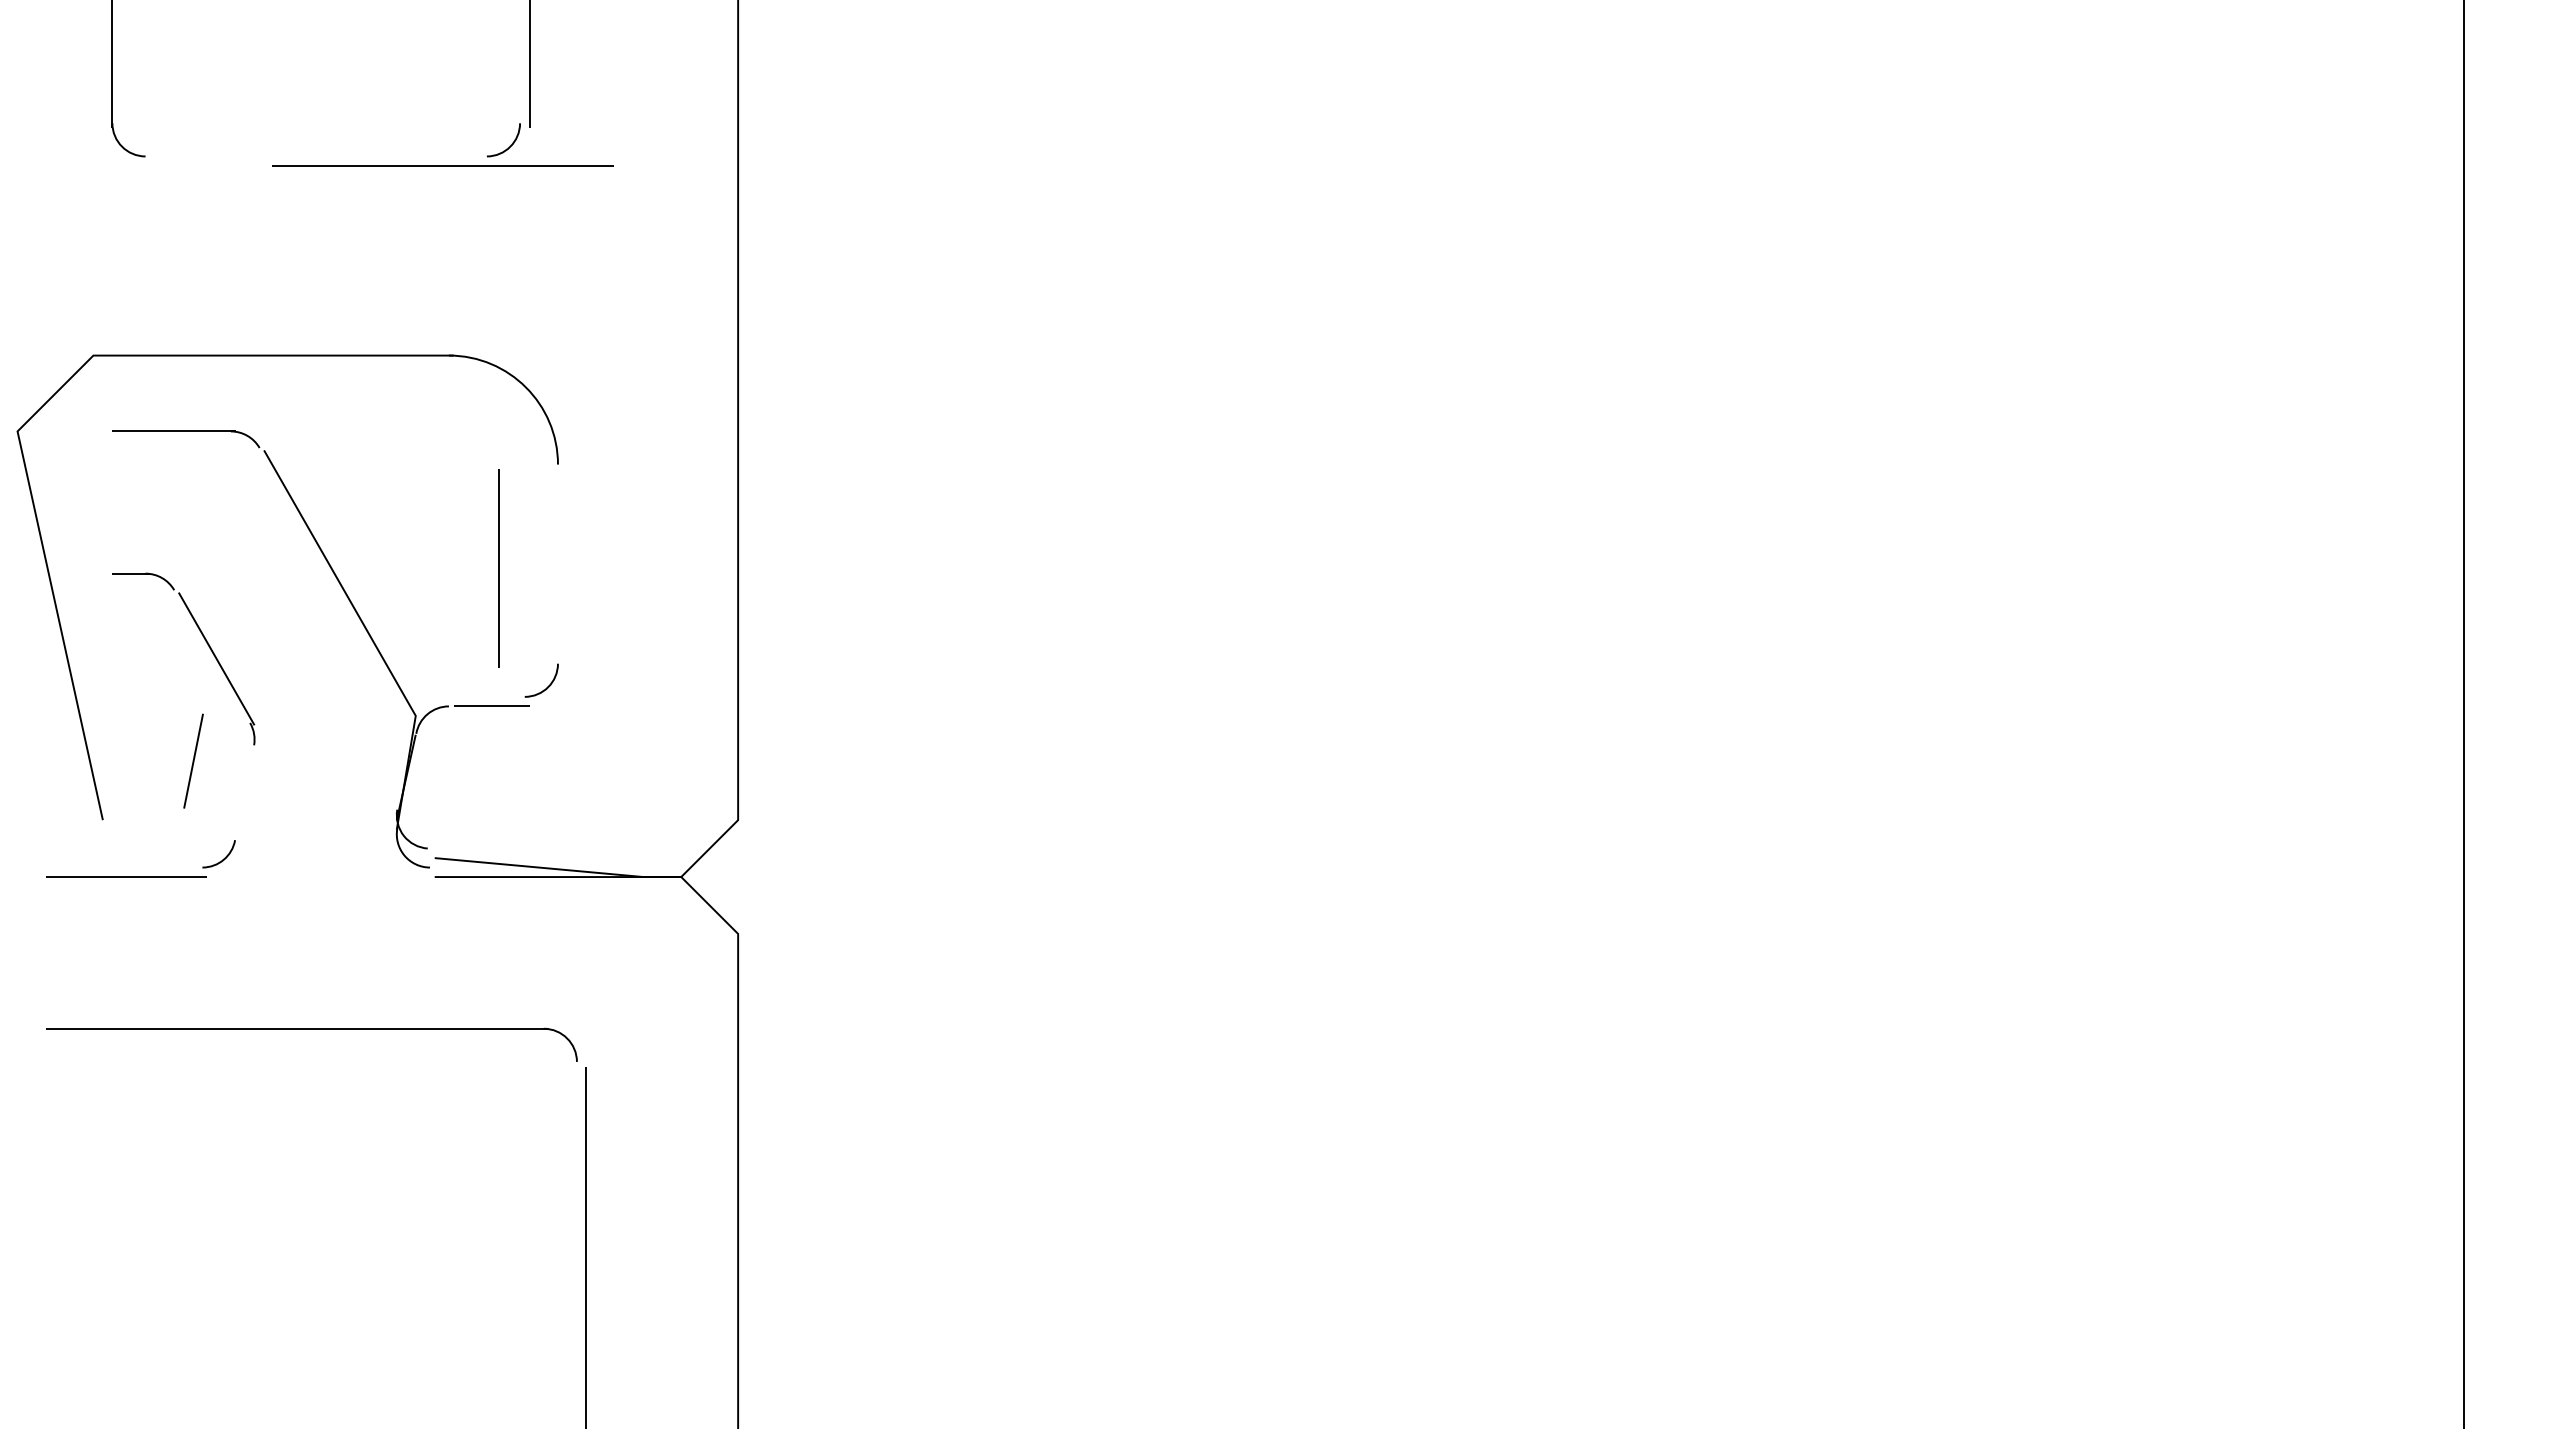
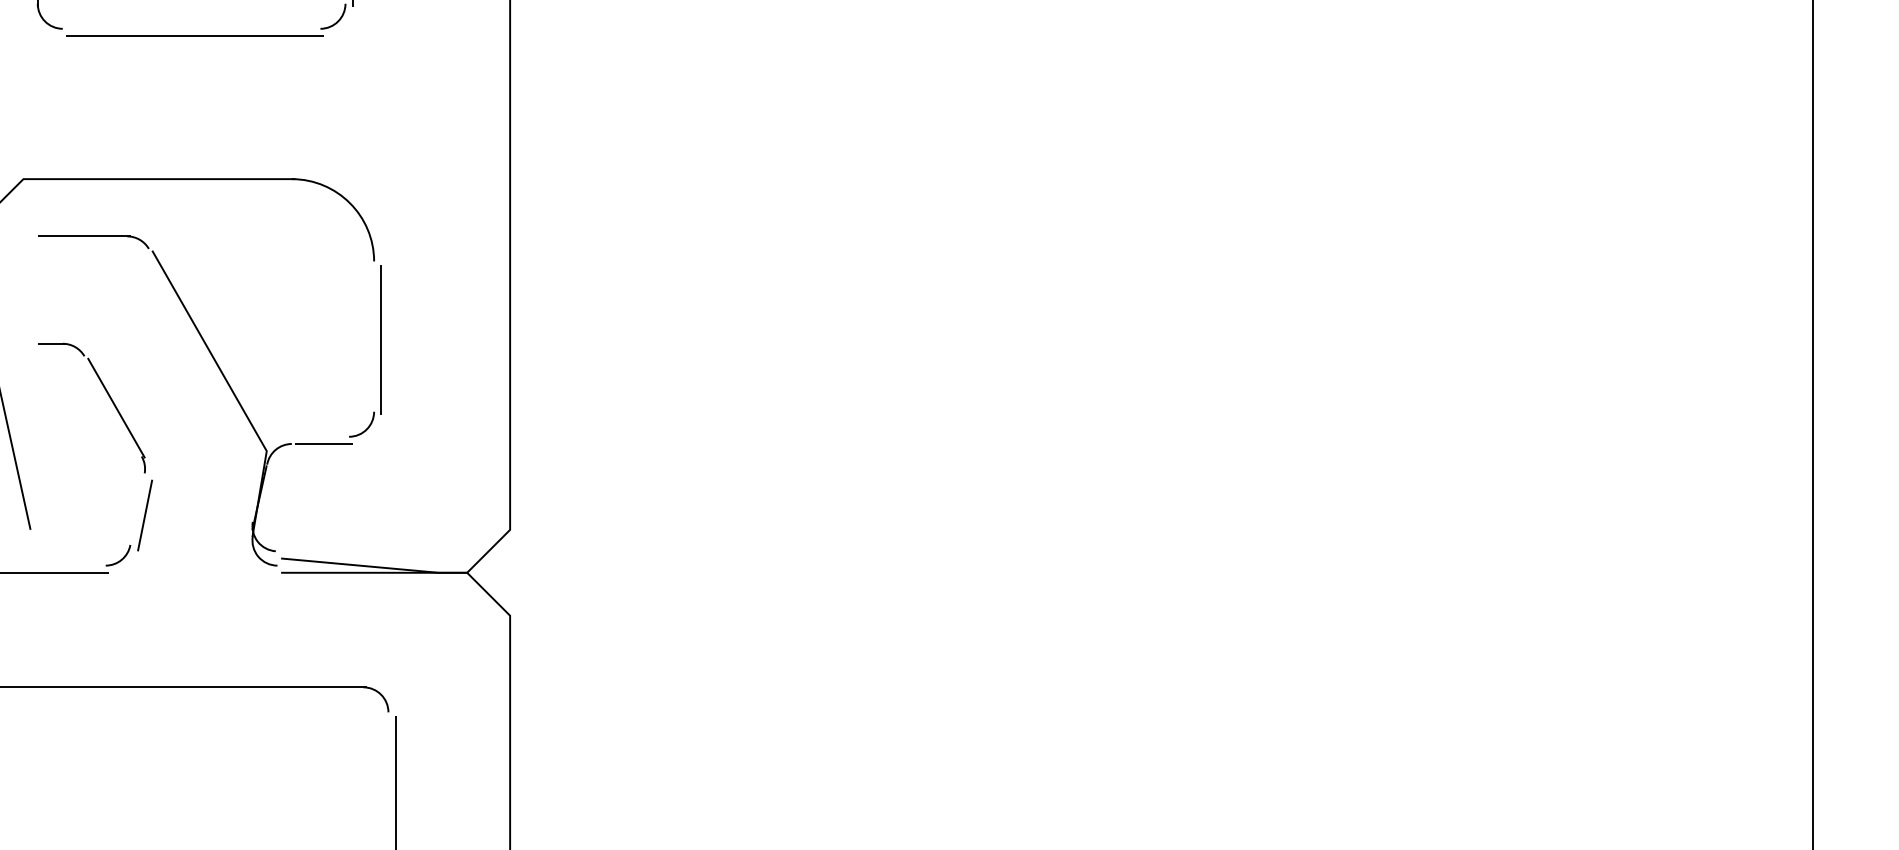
line: (442, 165) -> (194, 35), moved
line: (498, 568) -> (380, 339), moved
line: (193, 760) -> (145, 515), moved

